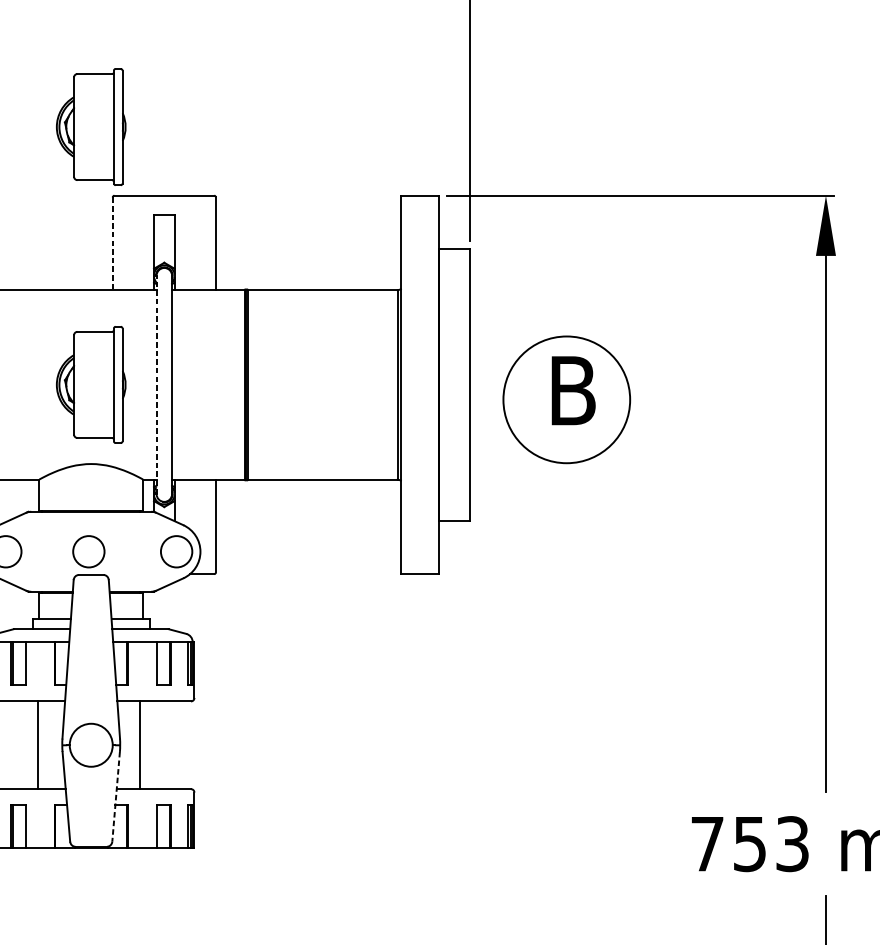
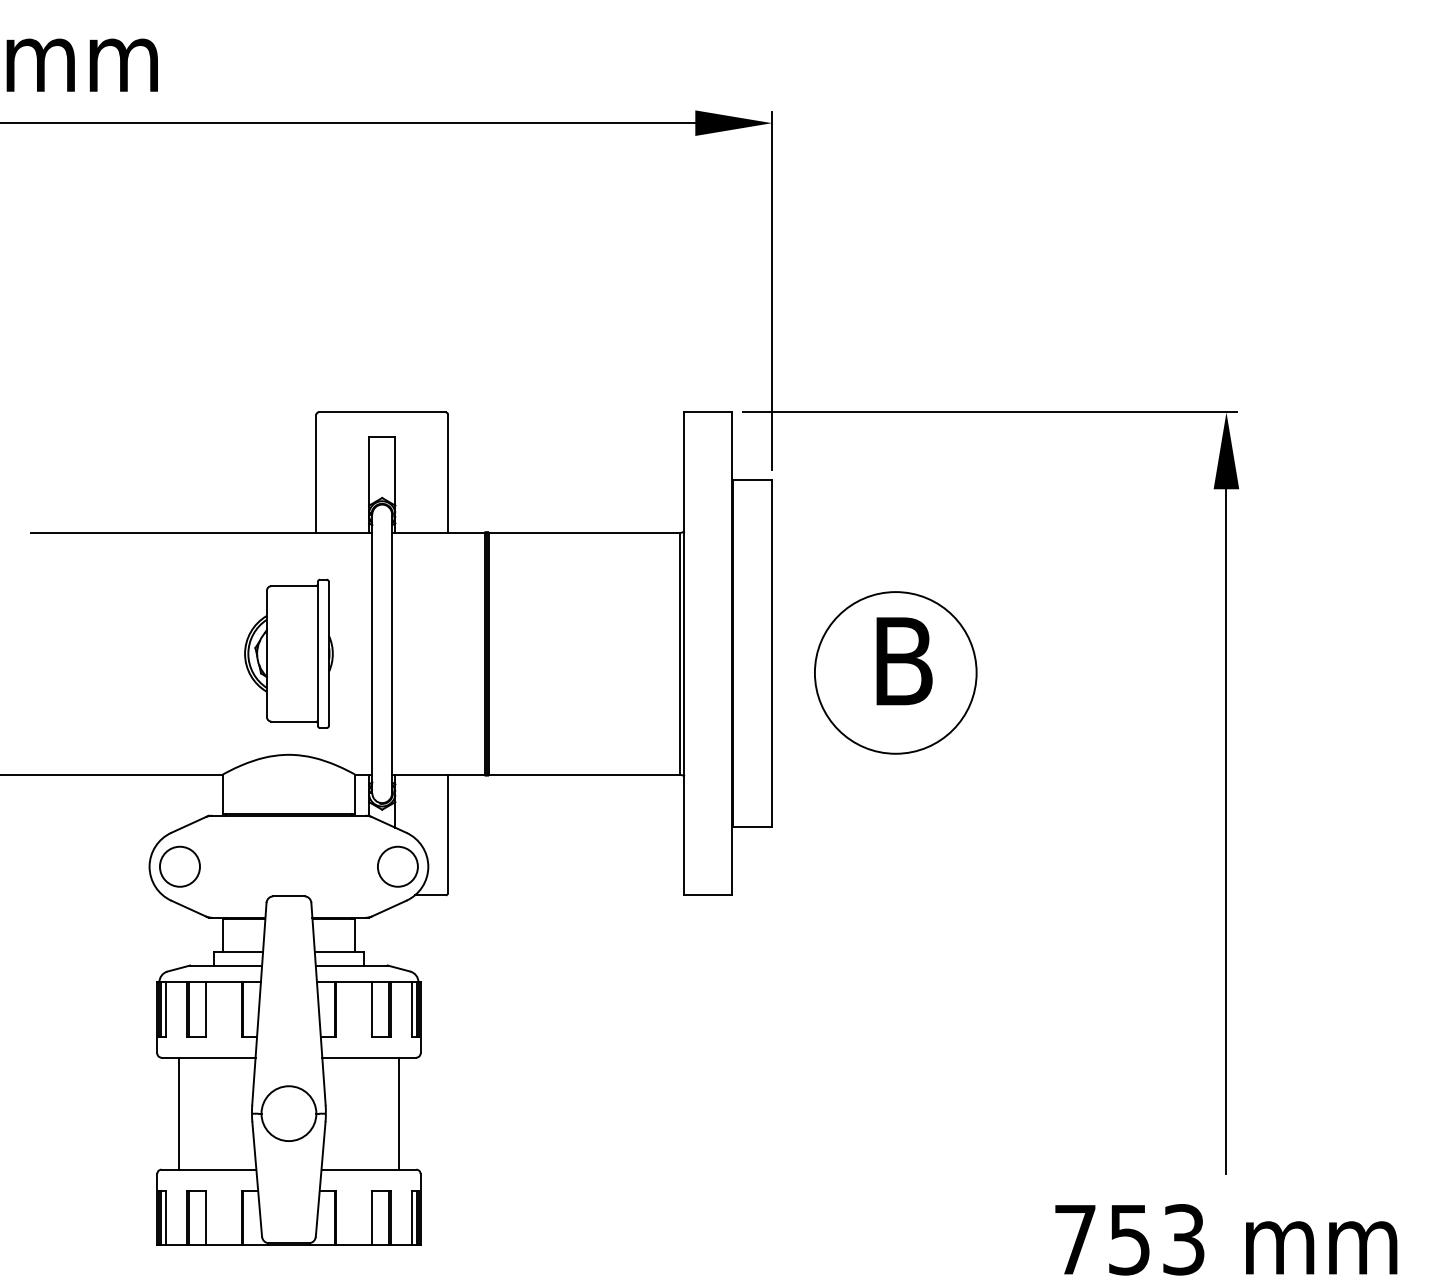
part: (90, 126) -> (288, 324), removed
line: (112, 244) -> (316, 474), dashed -> solid
line: (156, 384) -> (372, 653), dashed -> solid
circle: (88, 551) -> (285, 866), removed
line: (38, 745) -> (179, 1113), moved
line: (140, 745) -> (398, 1113), moved
line: (115, 796) -> (320, 1179), dashed -> solid

